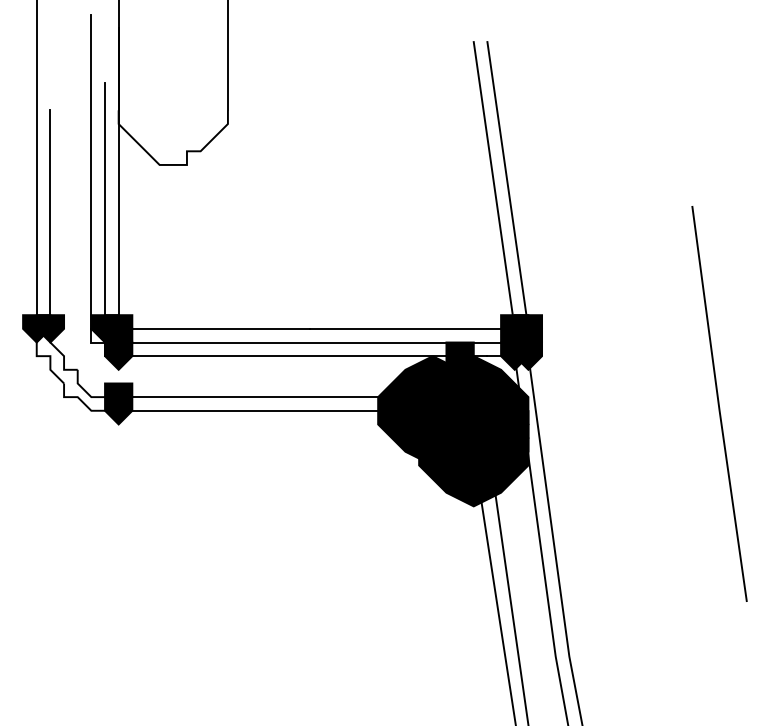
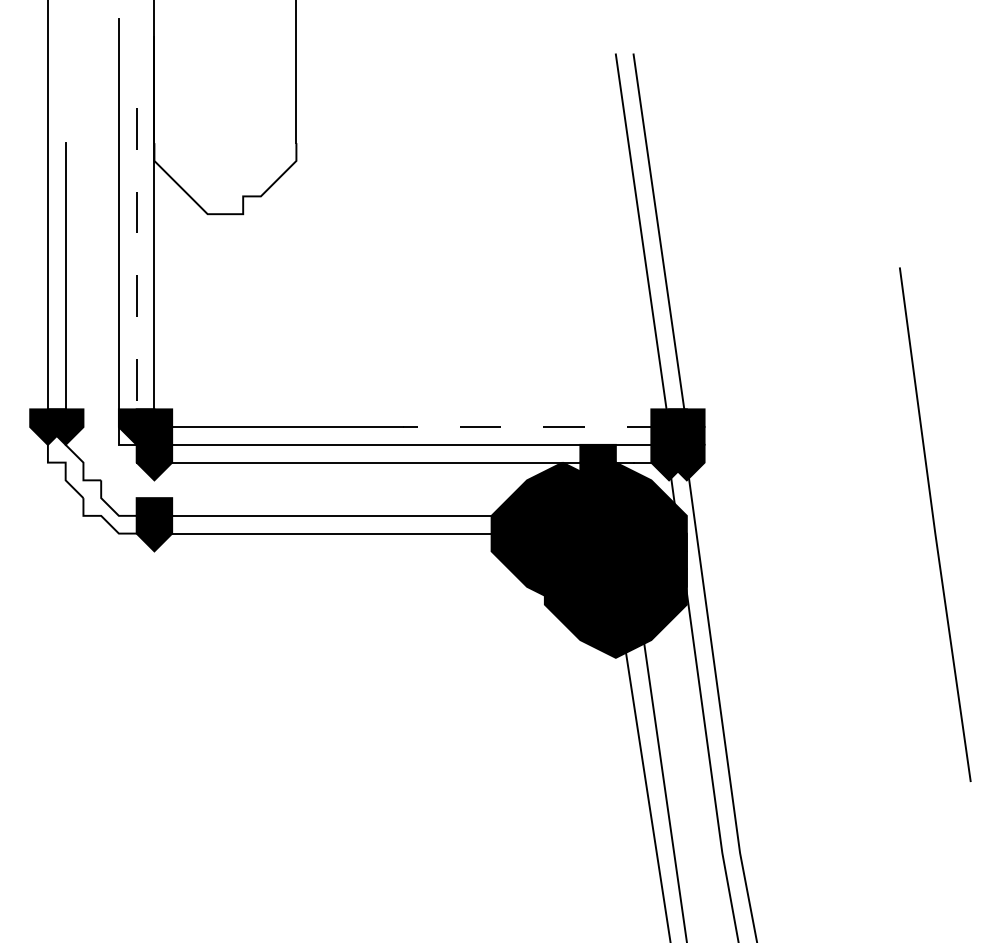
line: (105, 205) -> (137, 266), solid -> dashed
line: (411, 328) -> (534, 426), solid -> dashed

